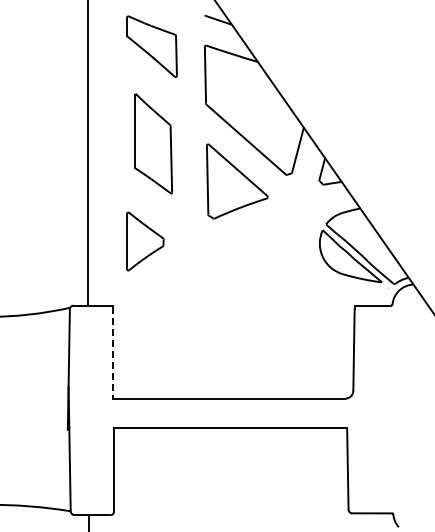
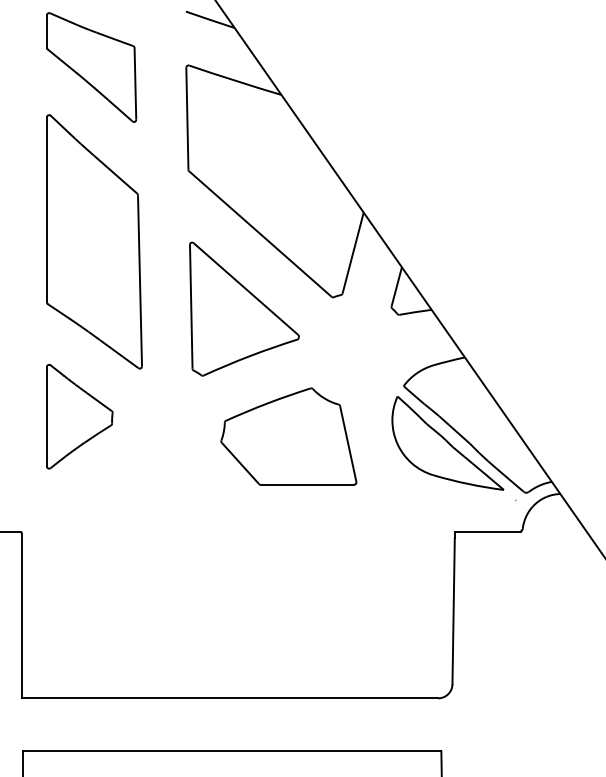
part: (153, 143) -> (94, 240), size x1.43
part: (261, 252) -> (287, 436), added
line: (113, 352) -> (22, 615), dashed -> solid

